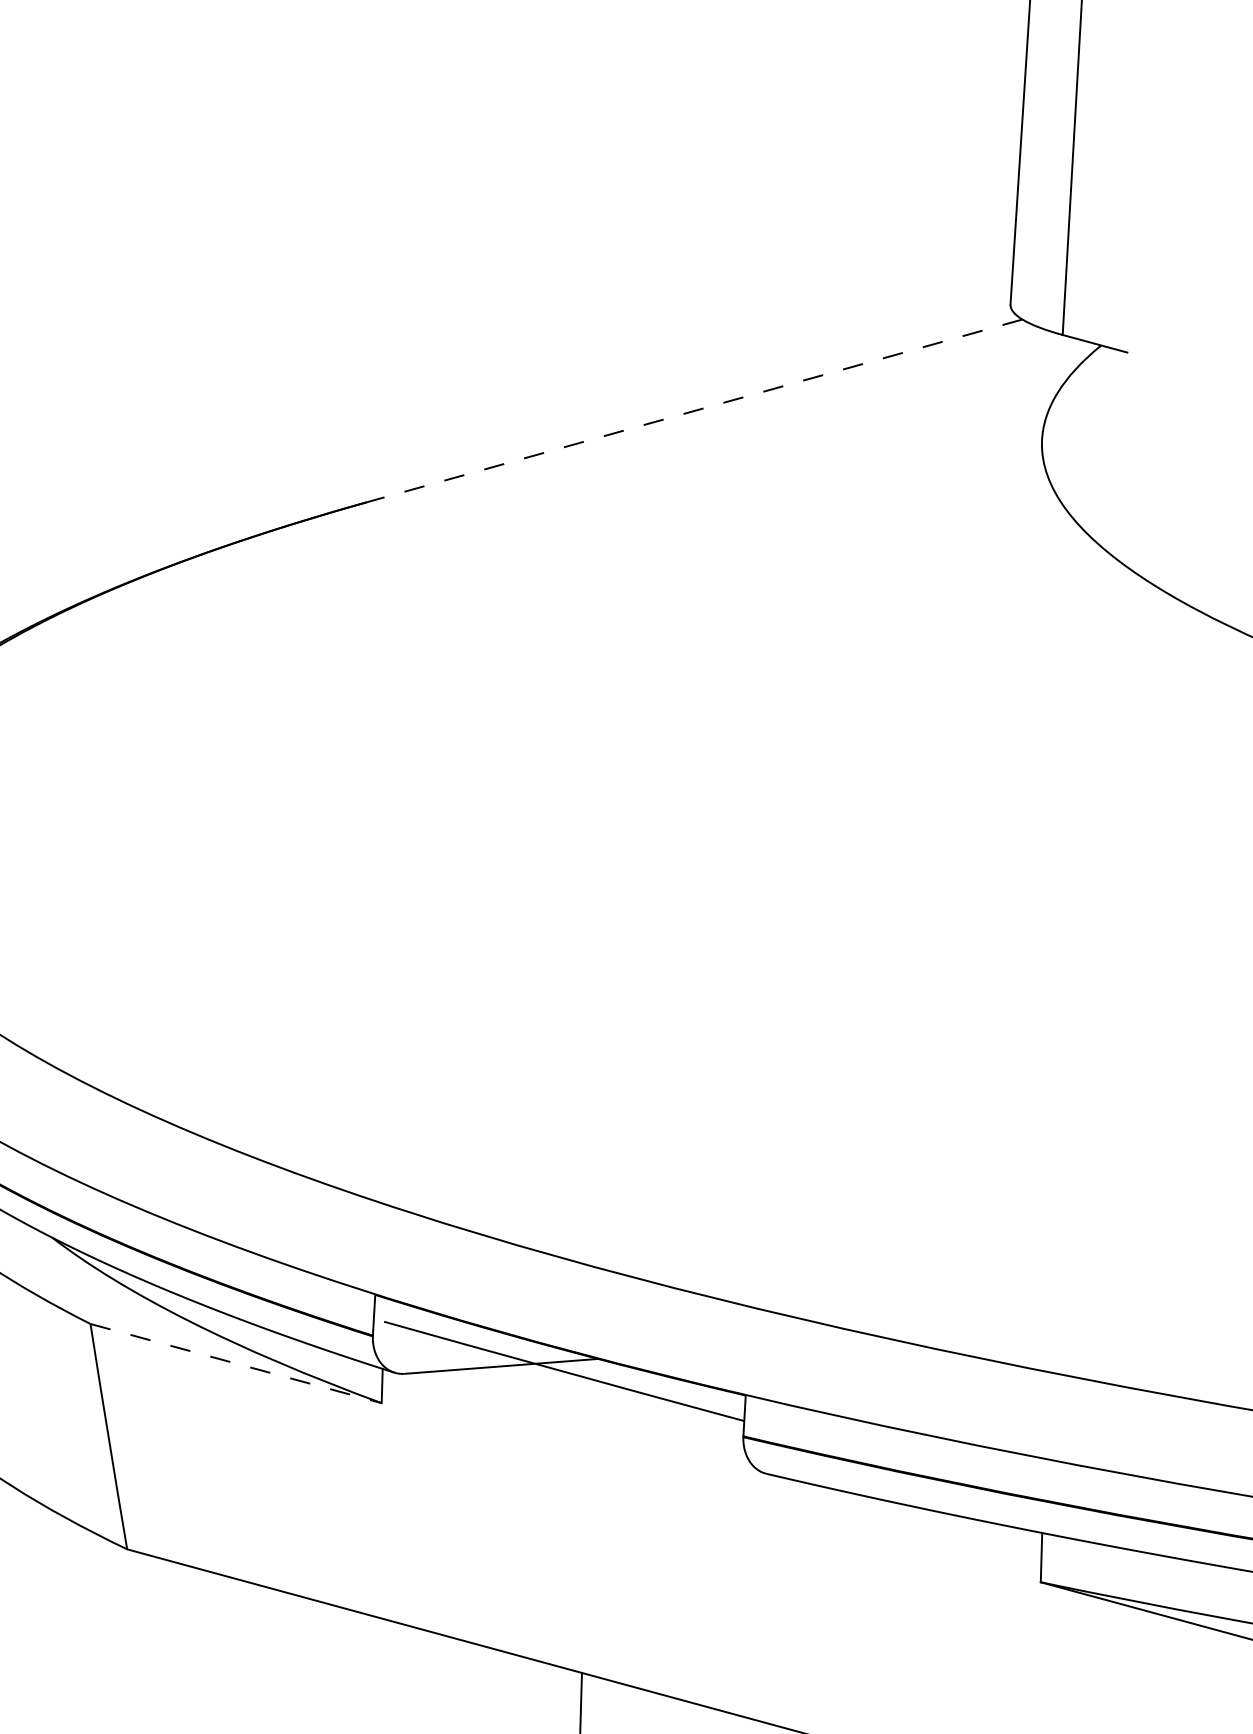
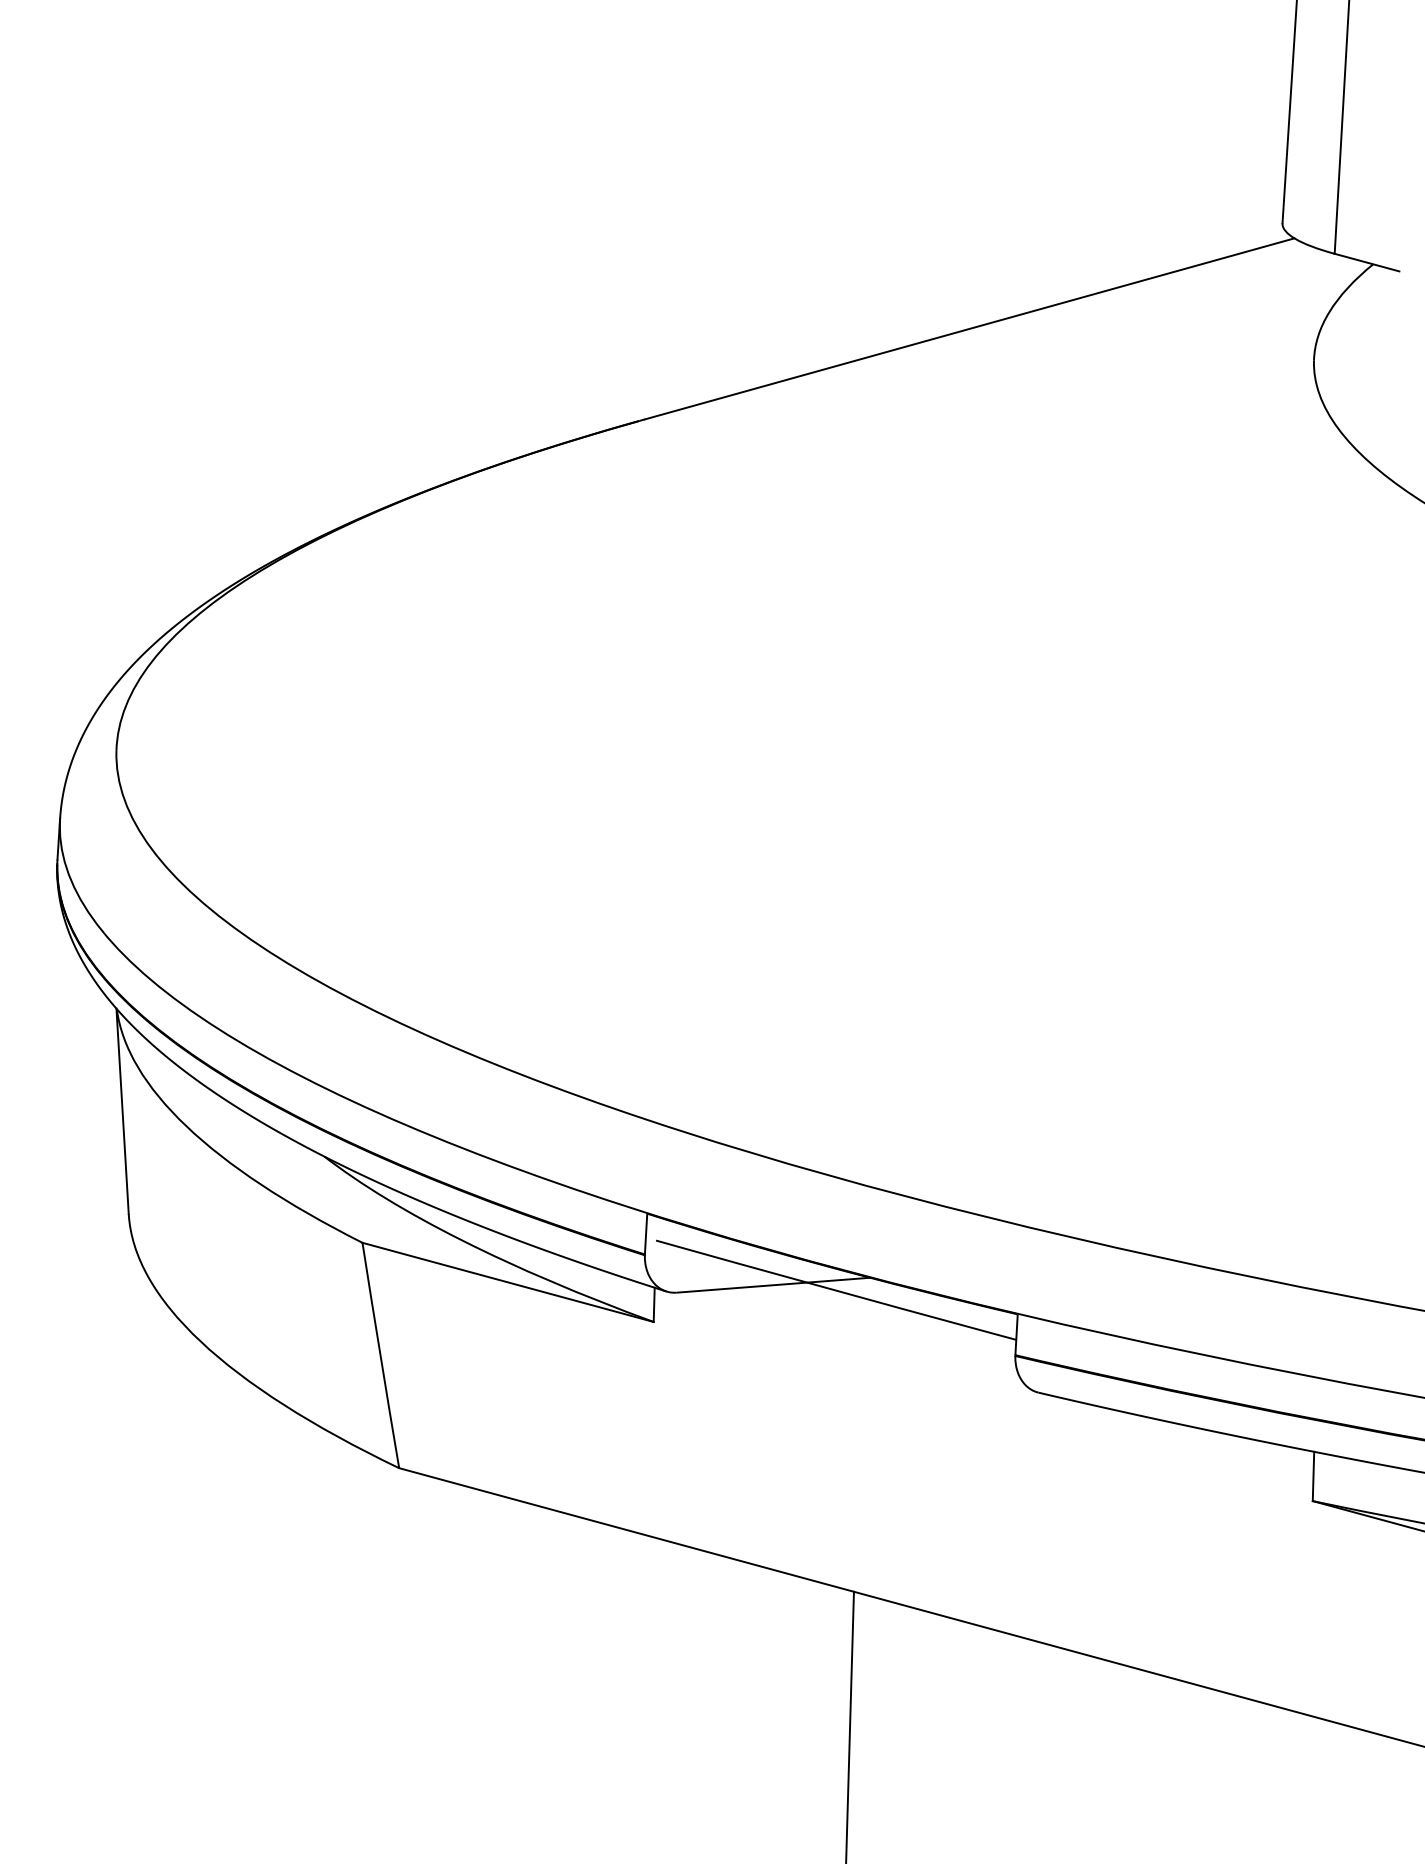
line: (697, 410) -> (969, 329), dashed -> solid
line: (236, 1363) -> (508, 1282), dashed -> solid

